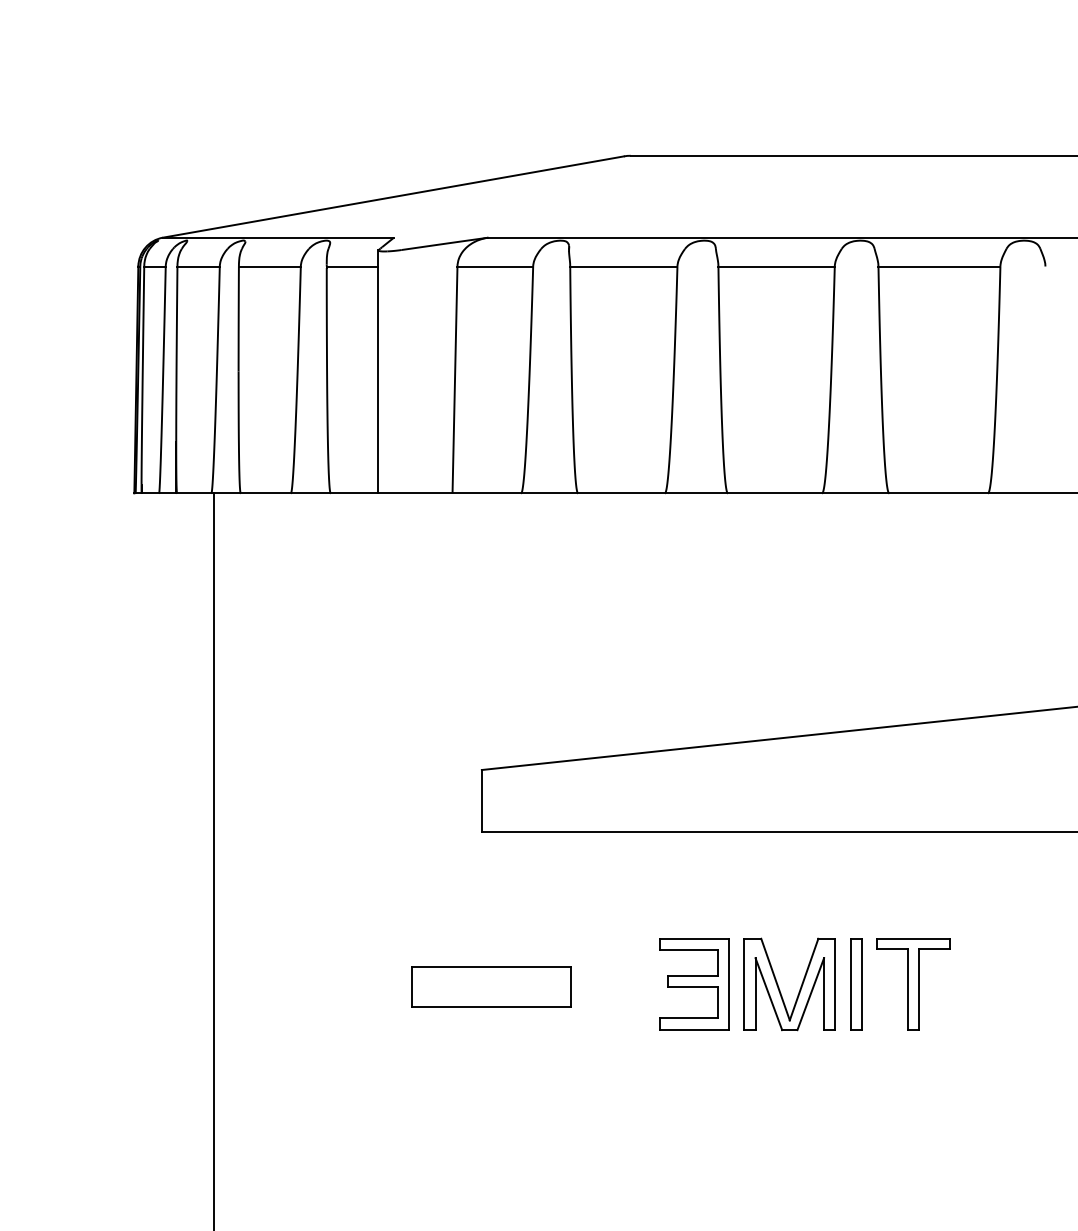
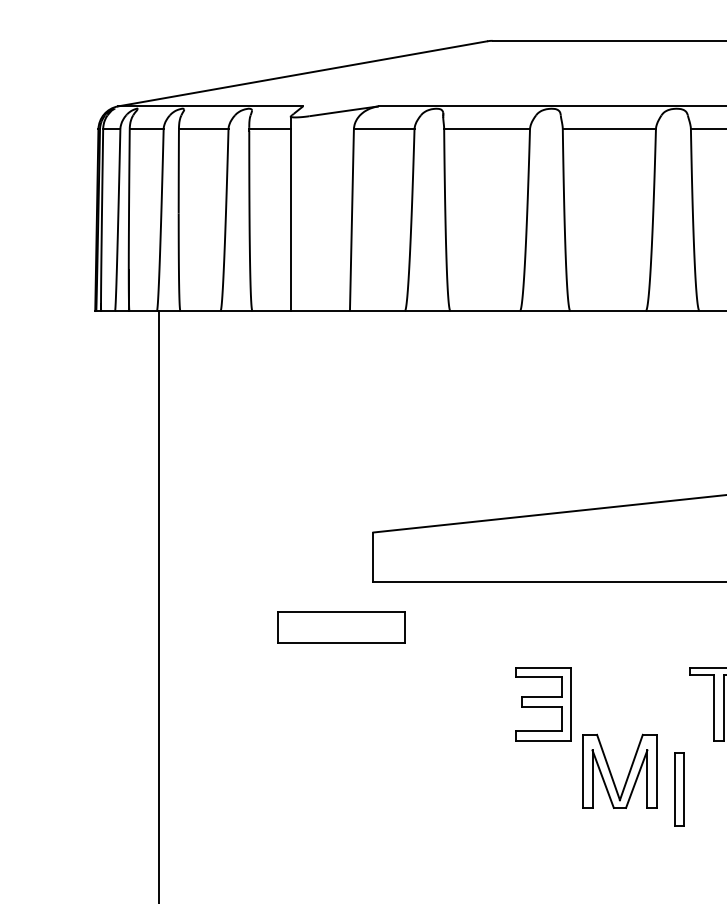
part: (856, 984) -> (679, 789), moved
part: (491, 986) -> (341, 627), moved
part: (779, 987) -> (611, 773), moved

